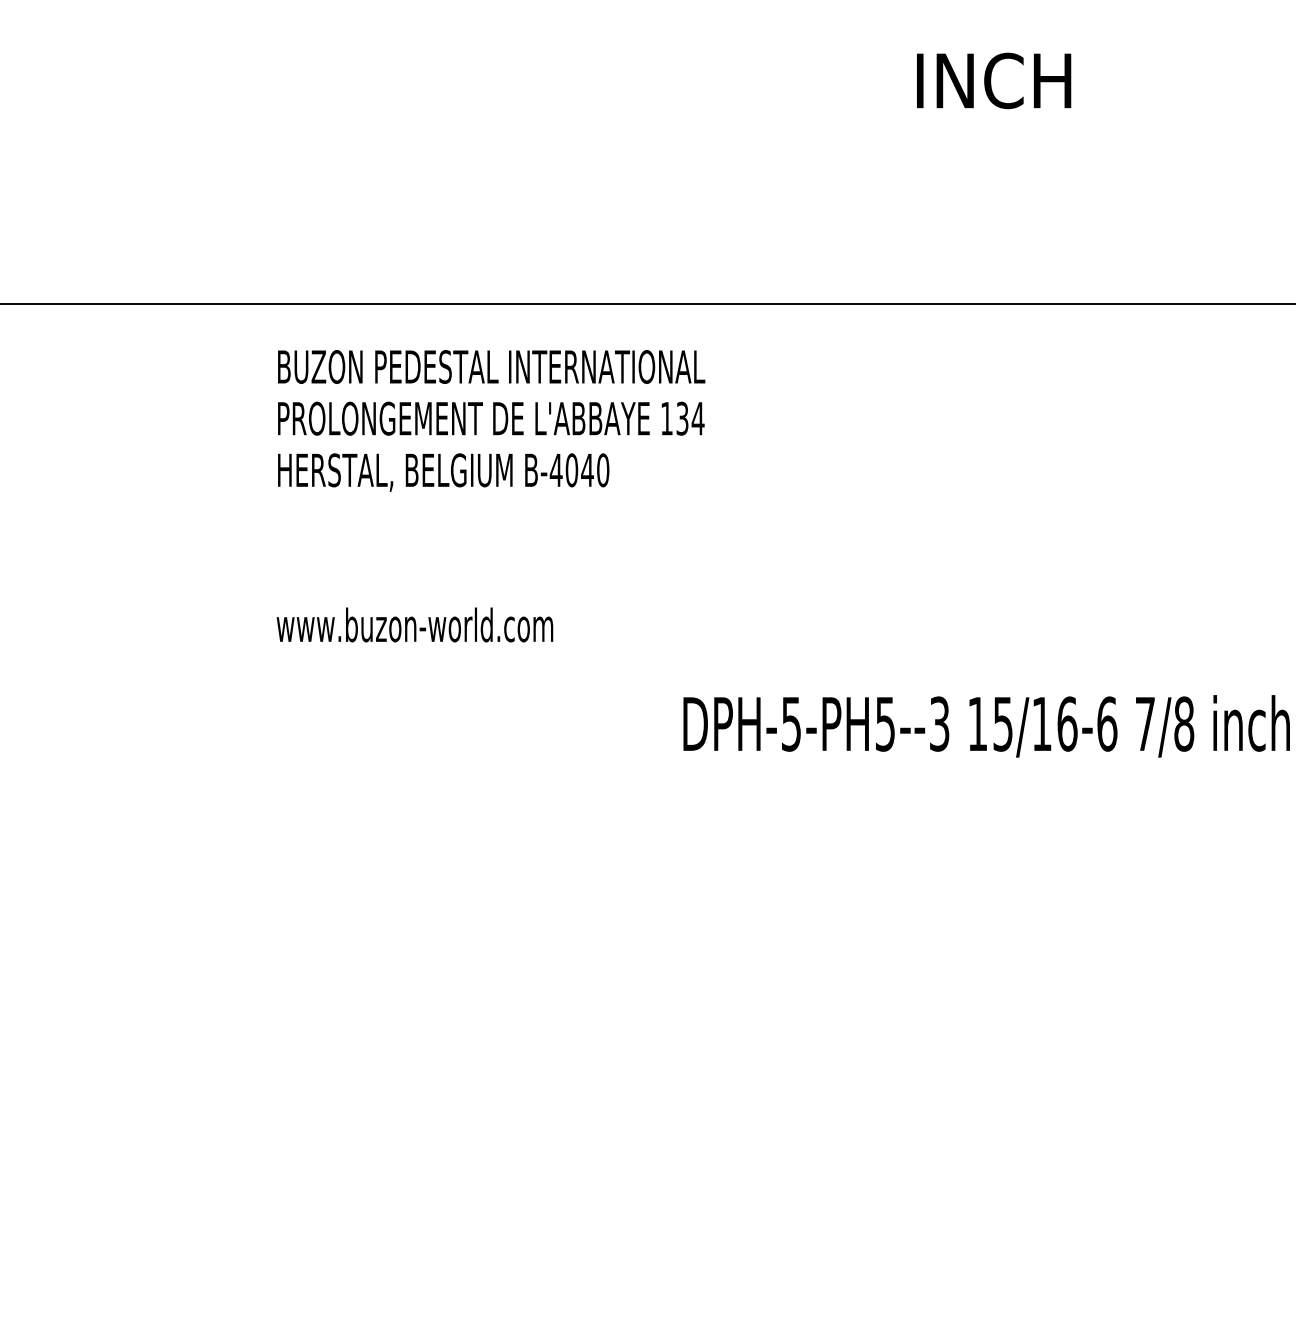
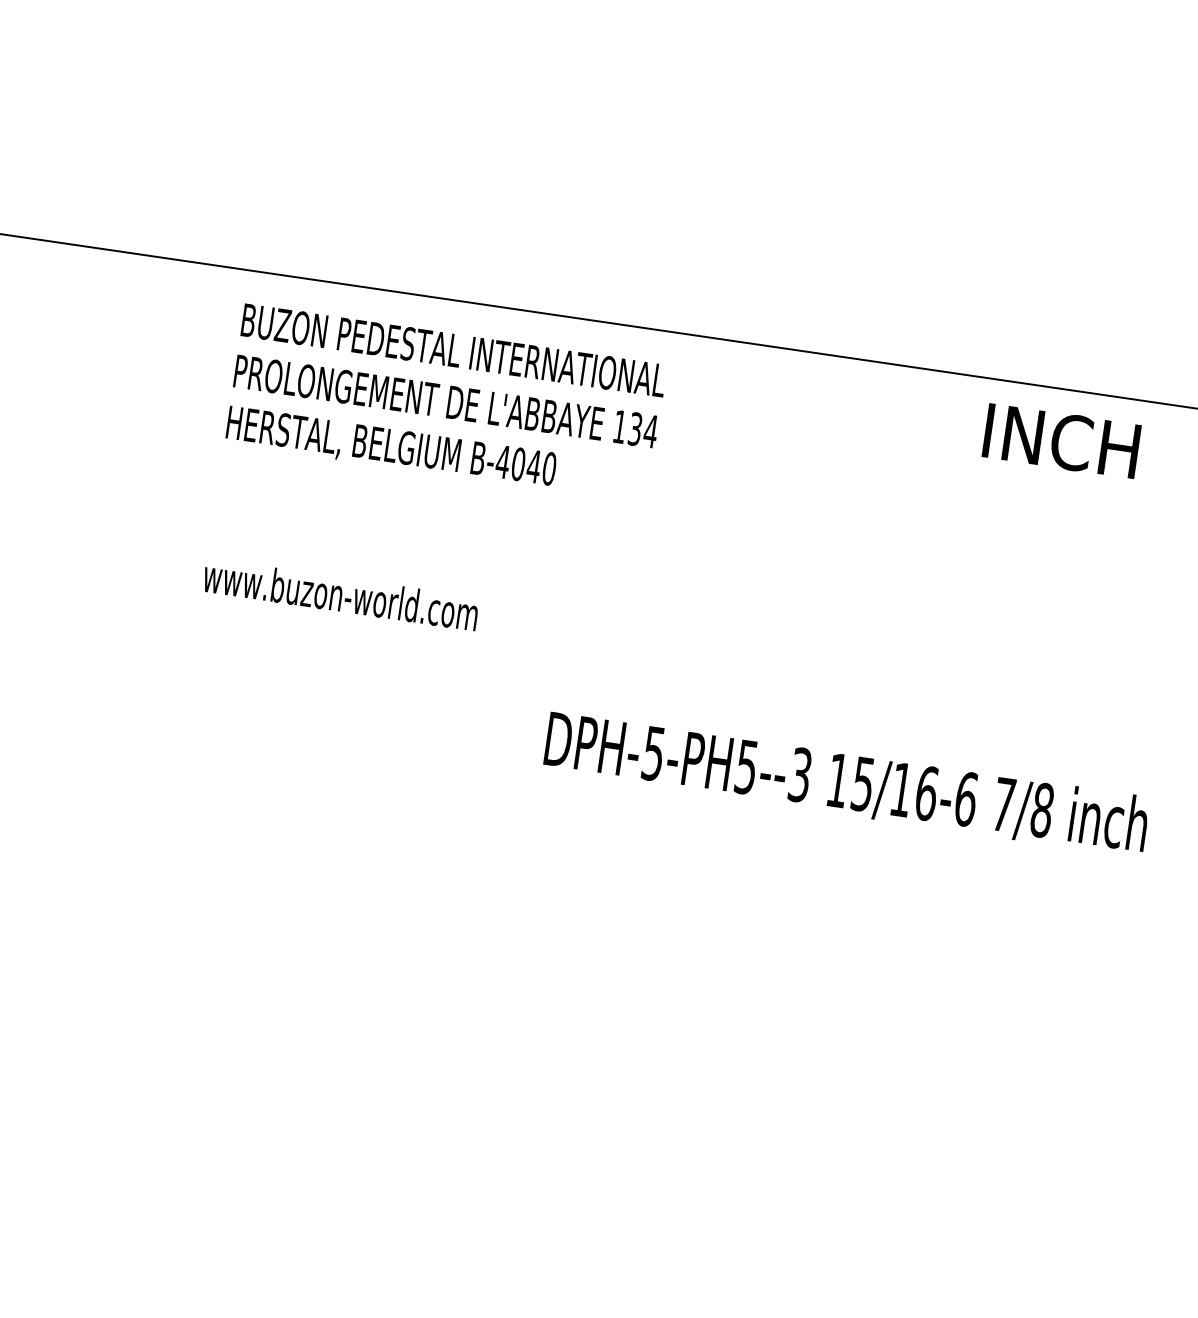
text: (994, 80) -> (1062, 440), moved
text: (490, 496) -> (434, 478), moved

